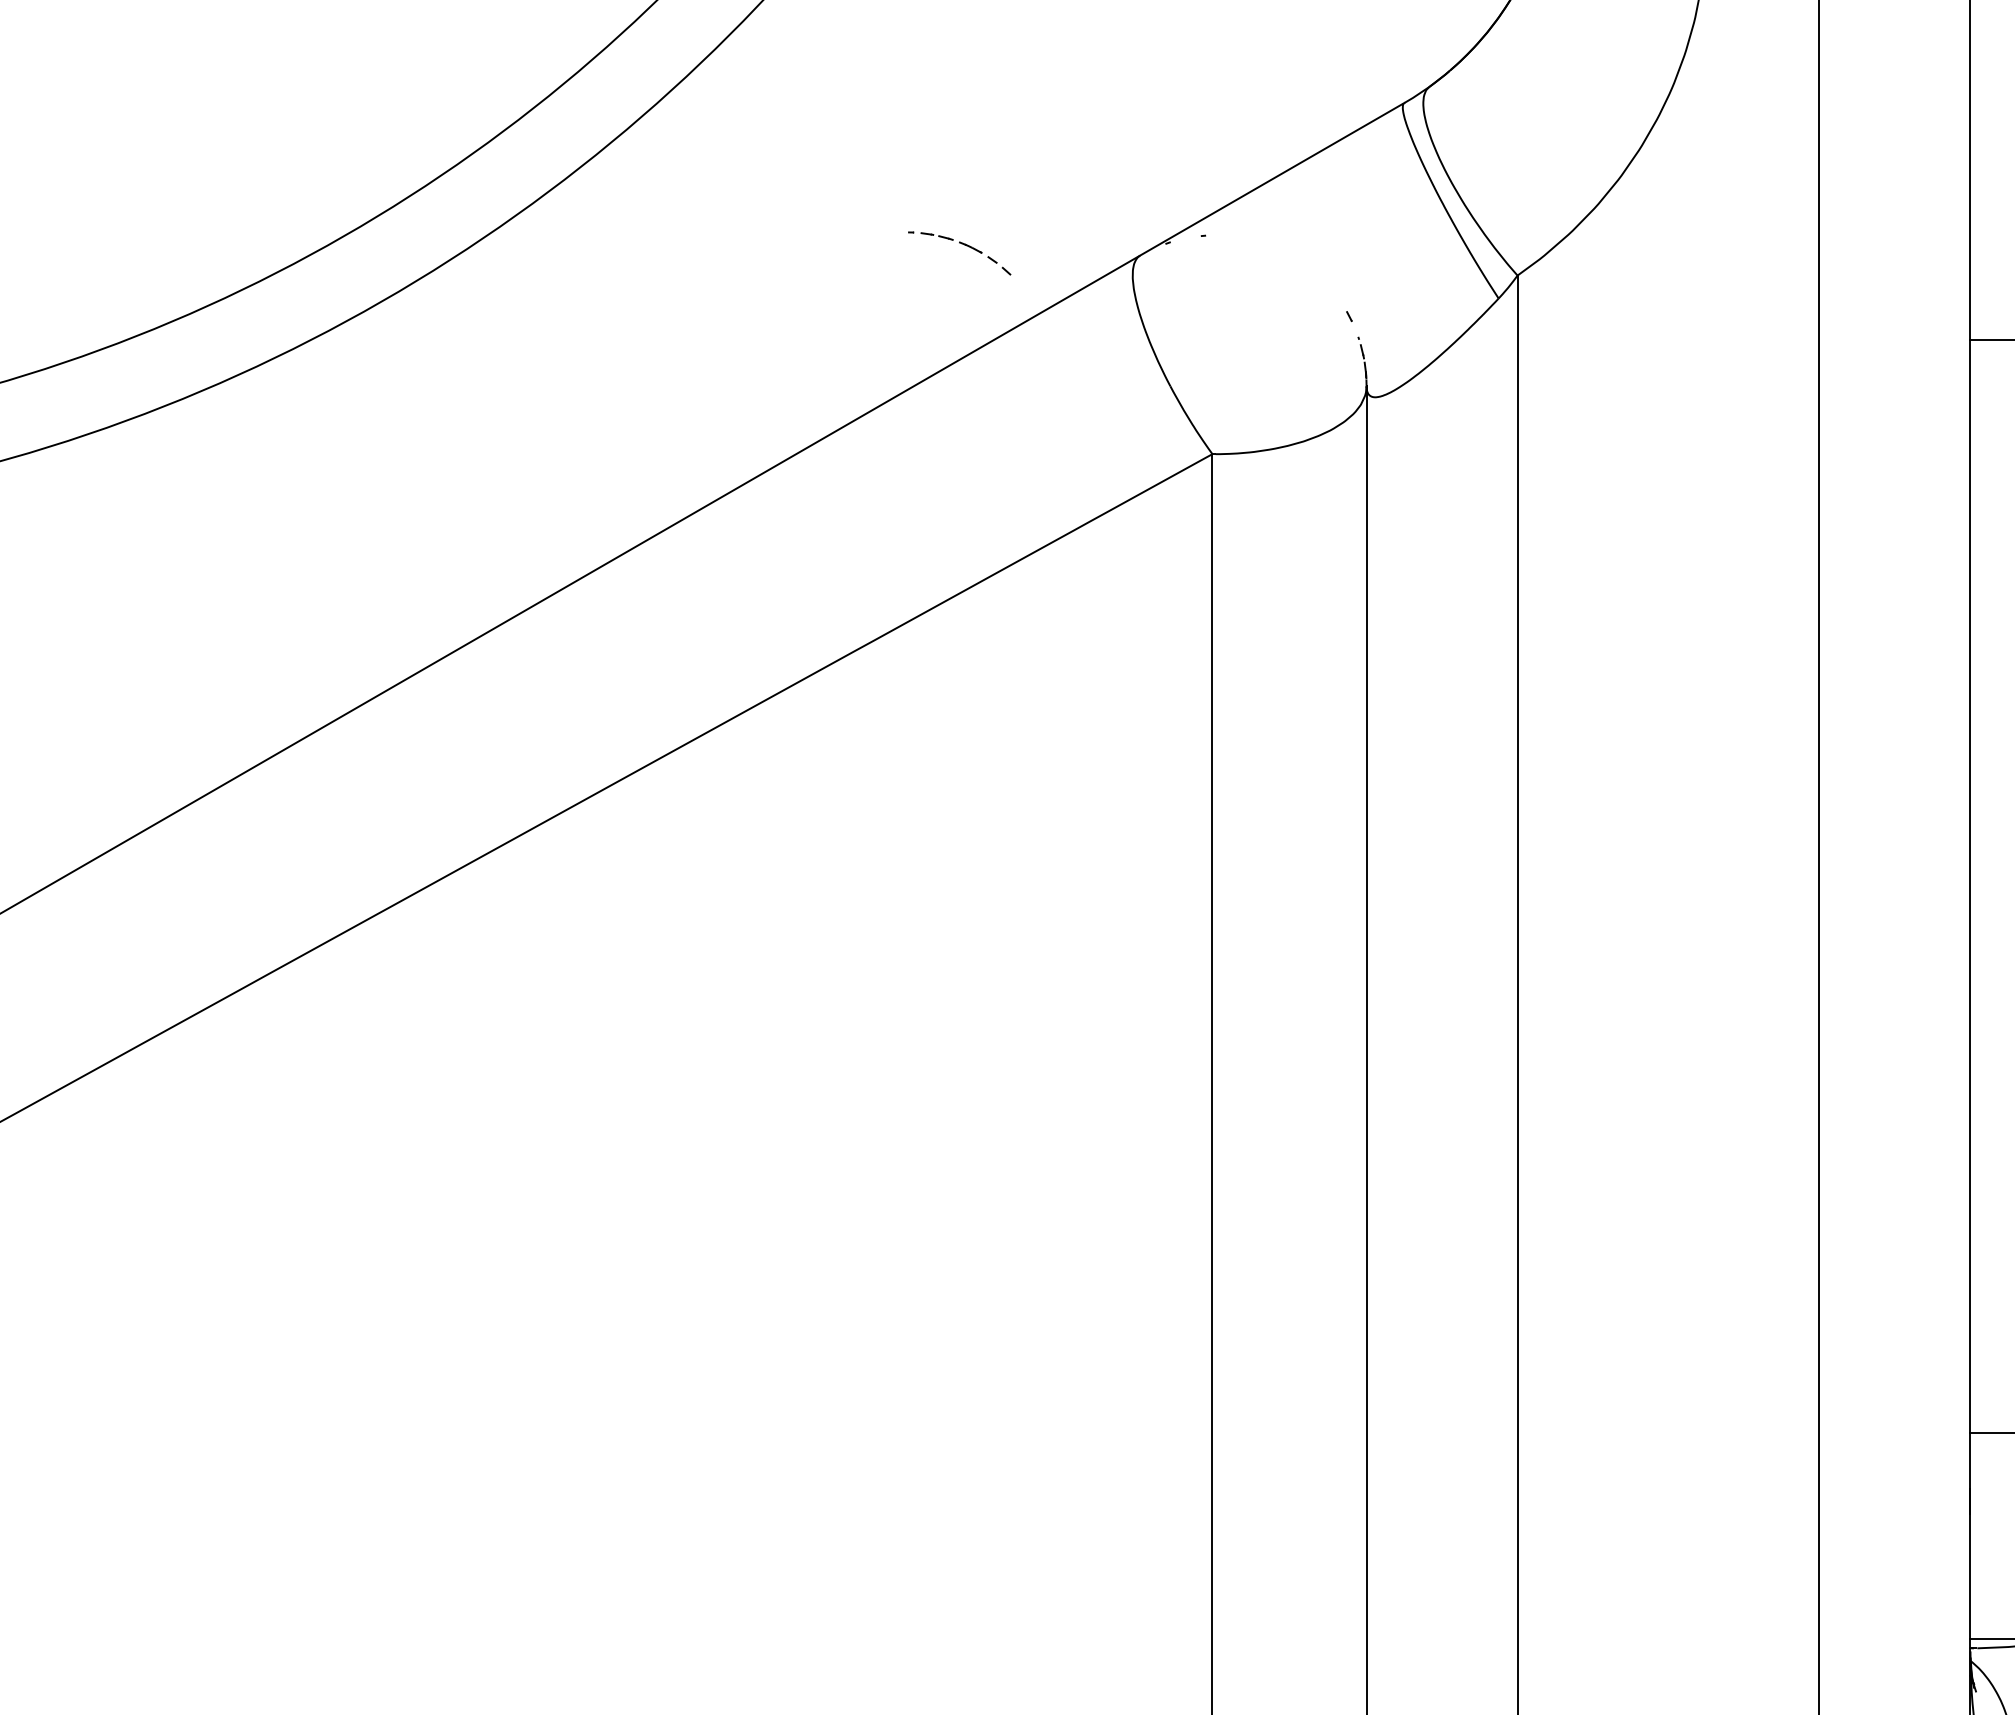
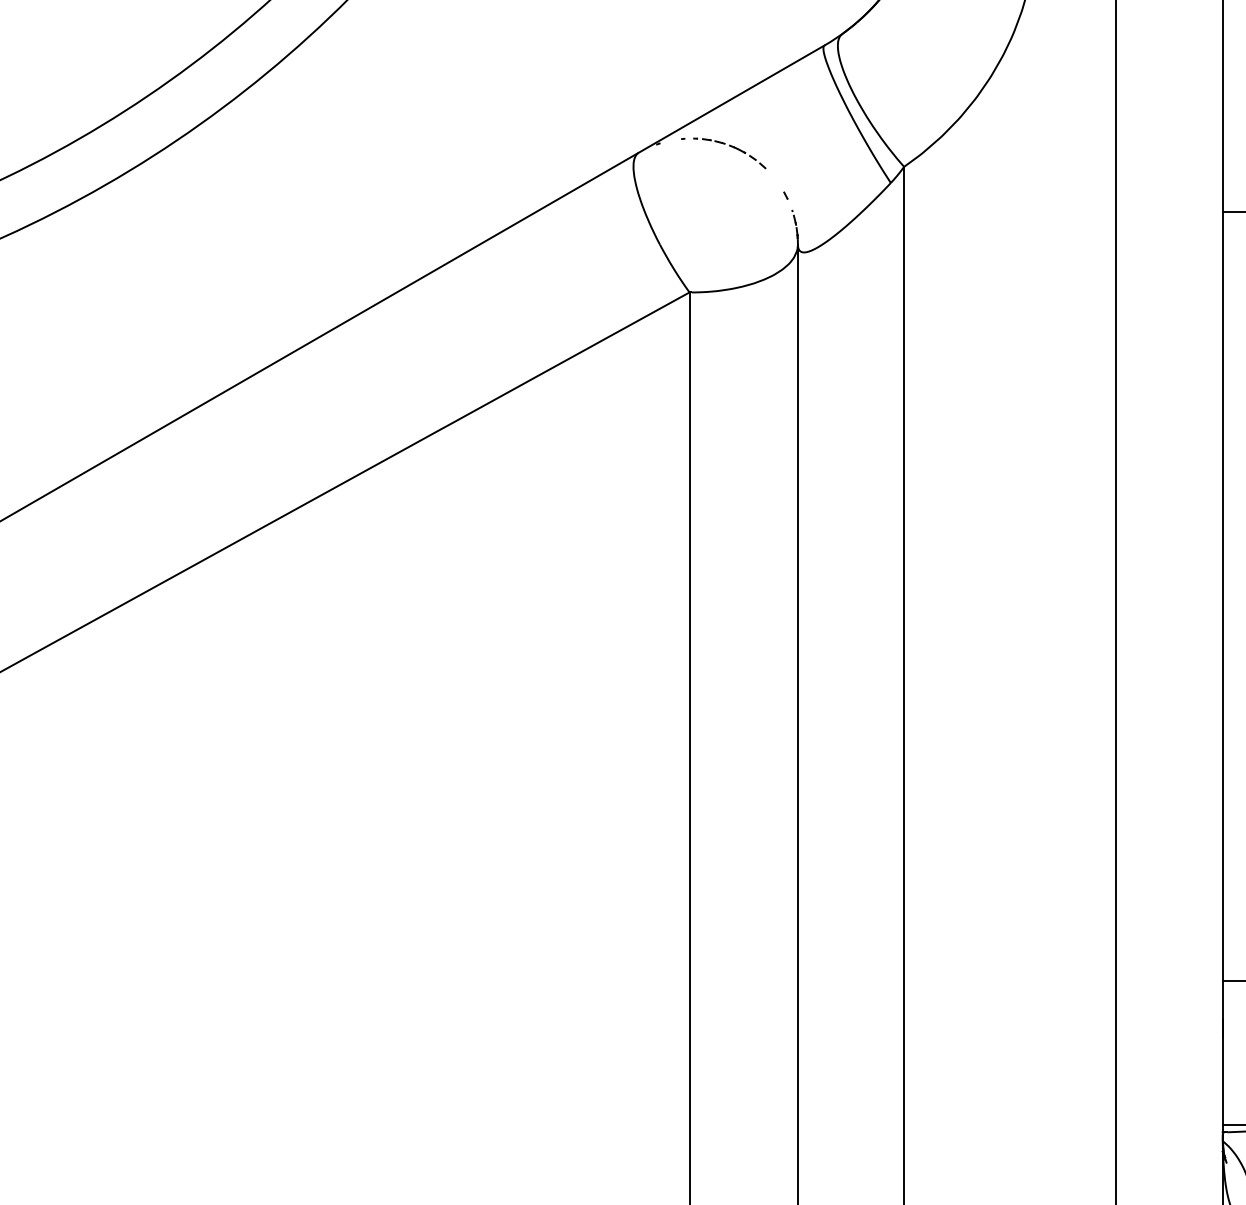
part: (961, 244) -> (731, 147), moved

